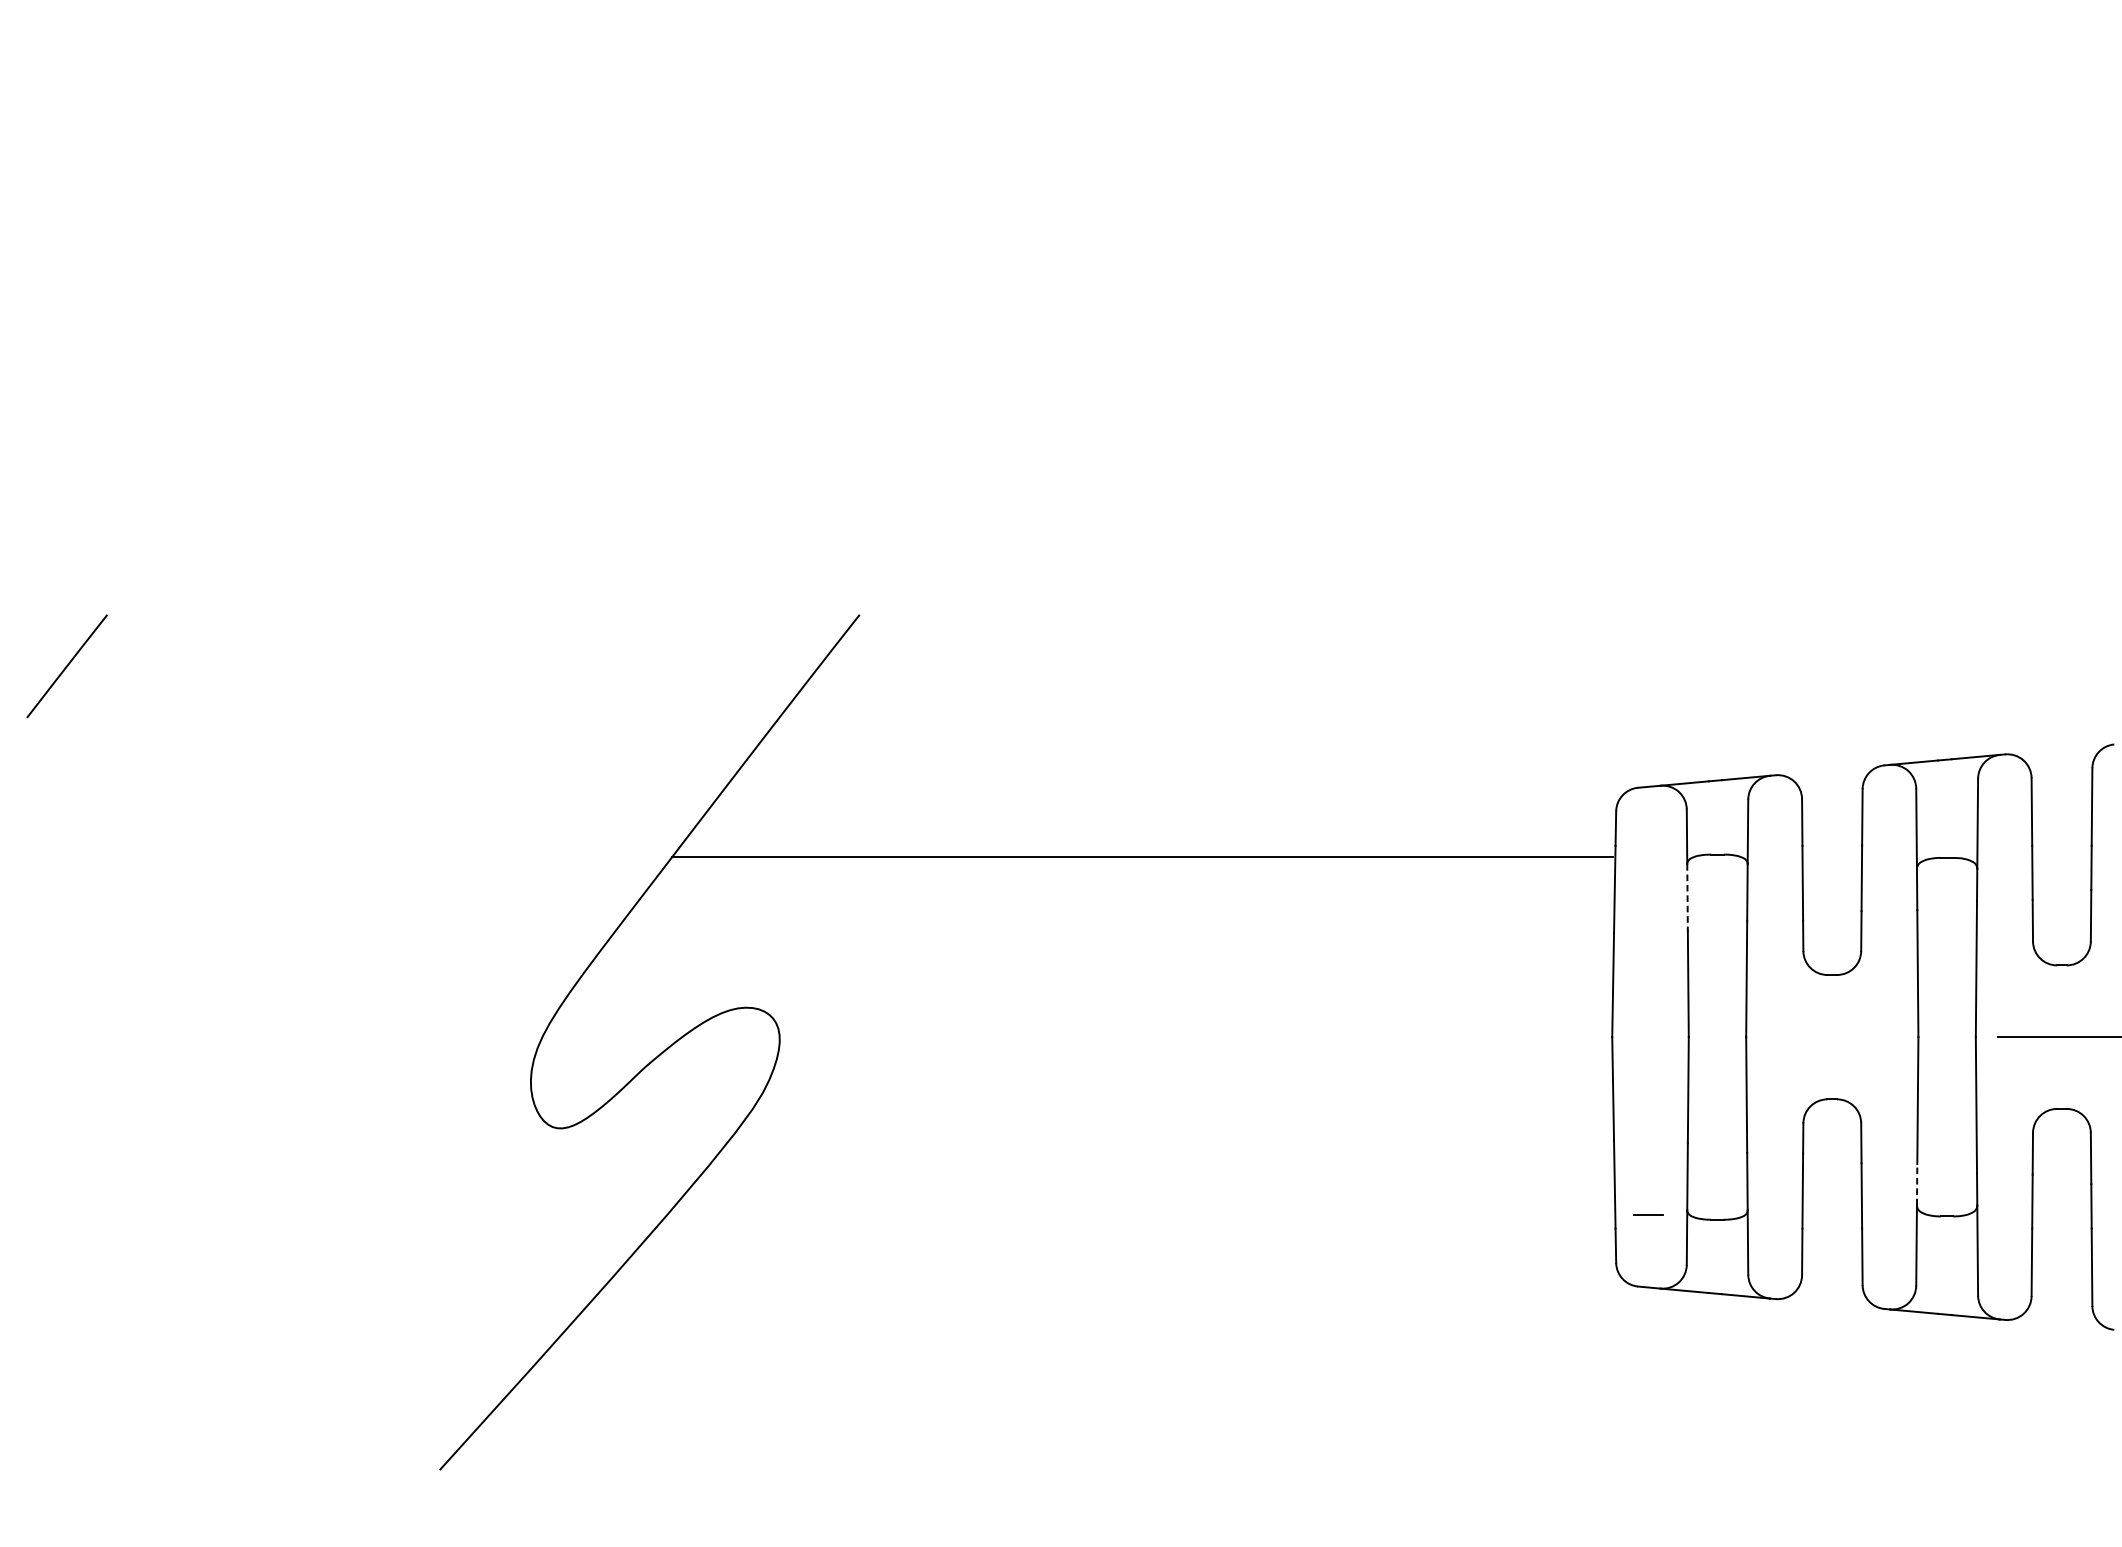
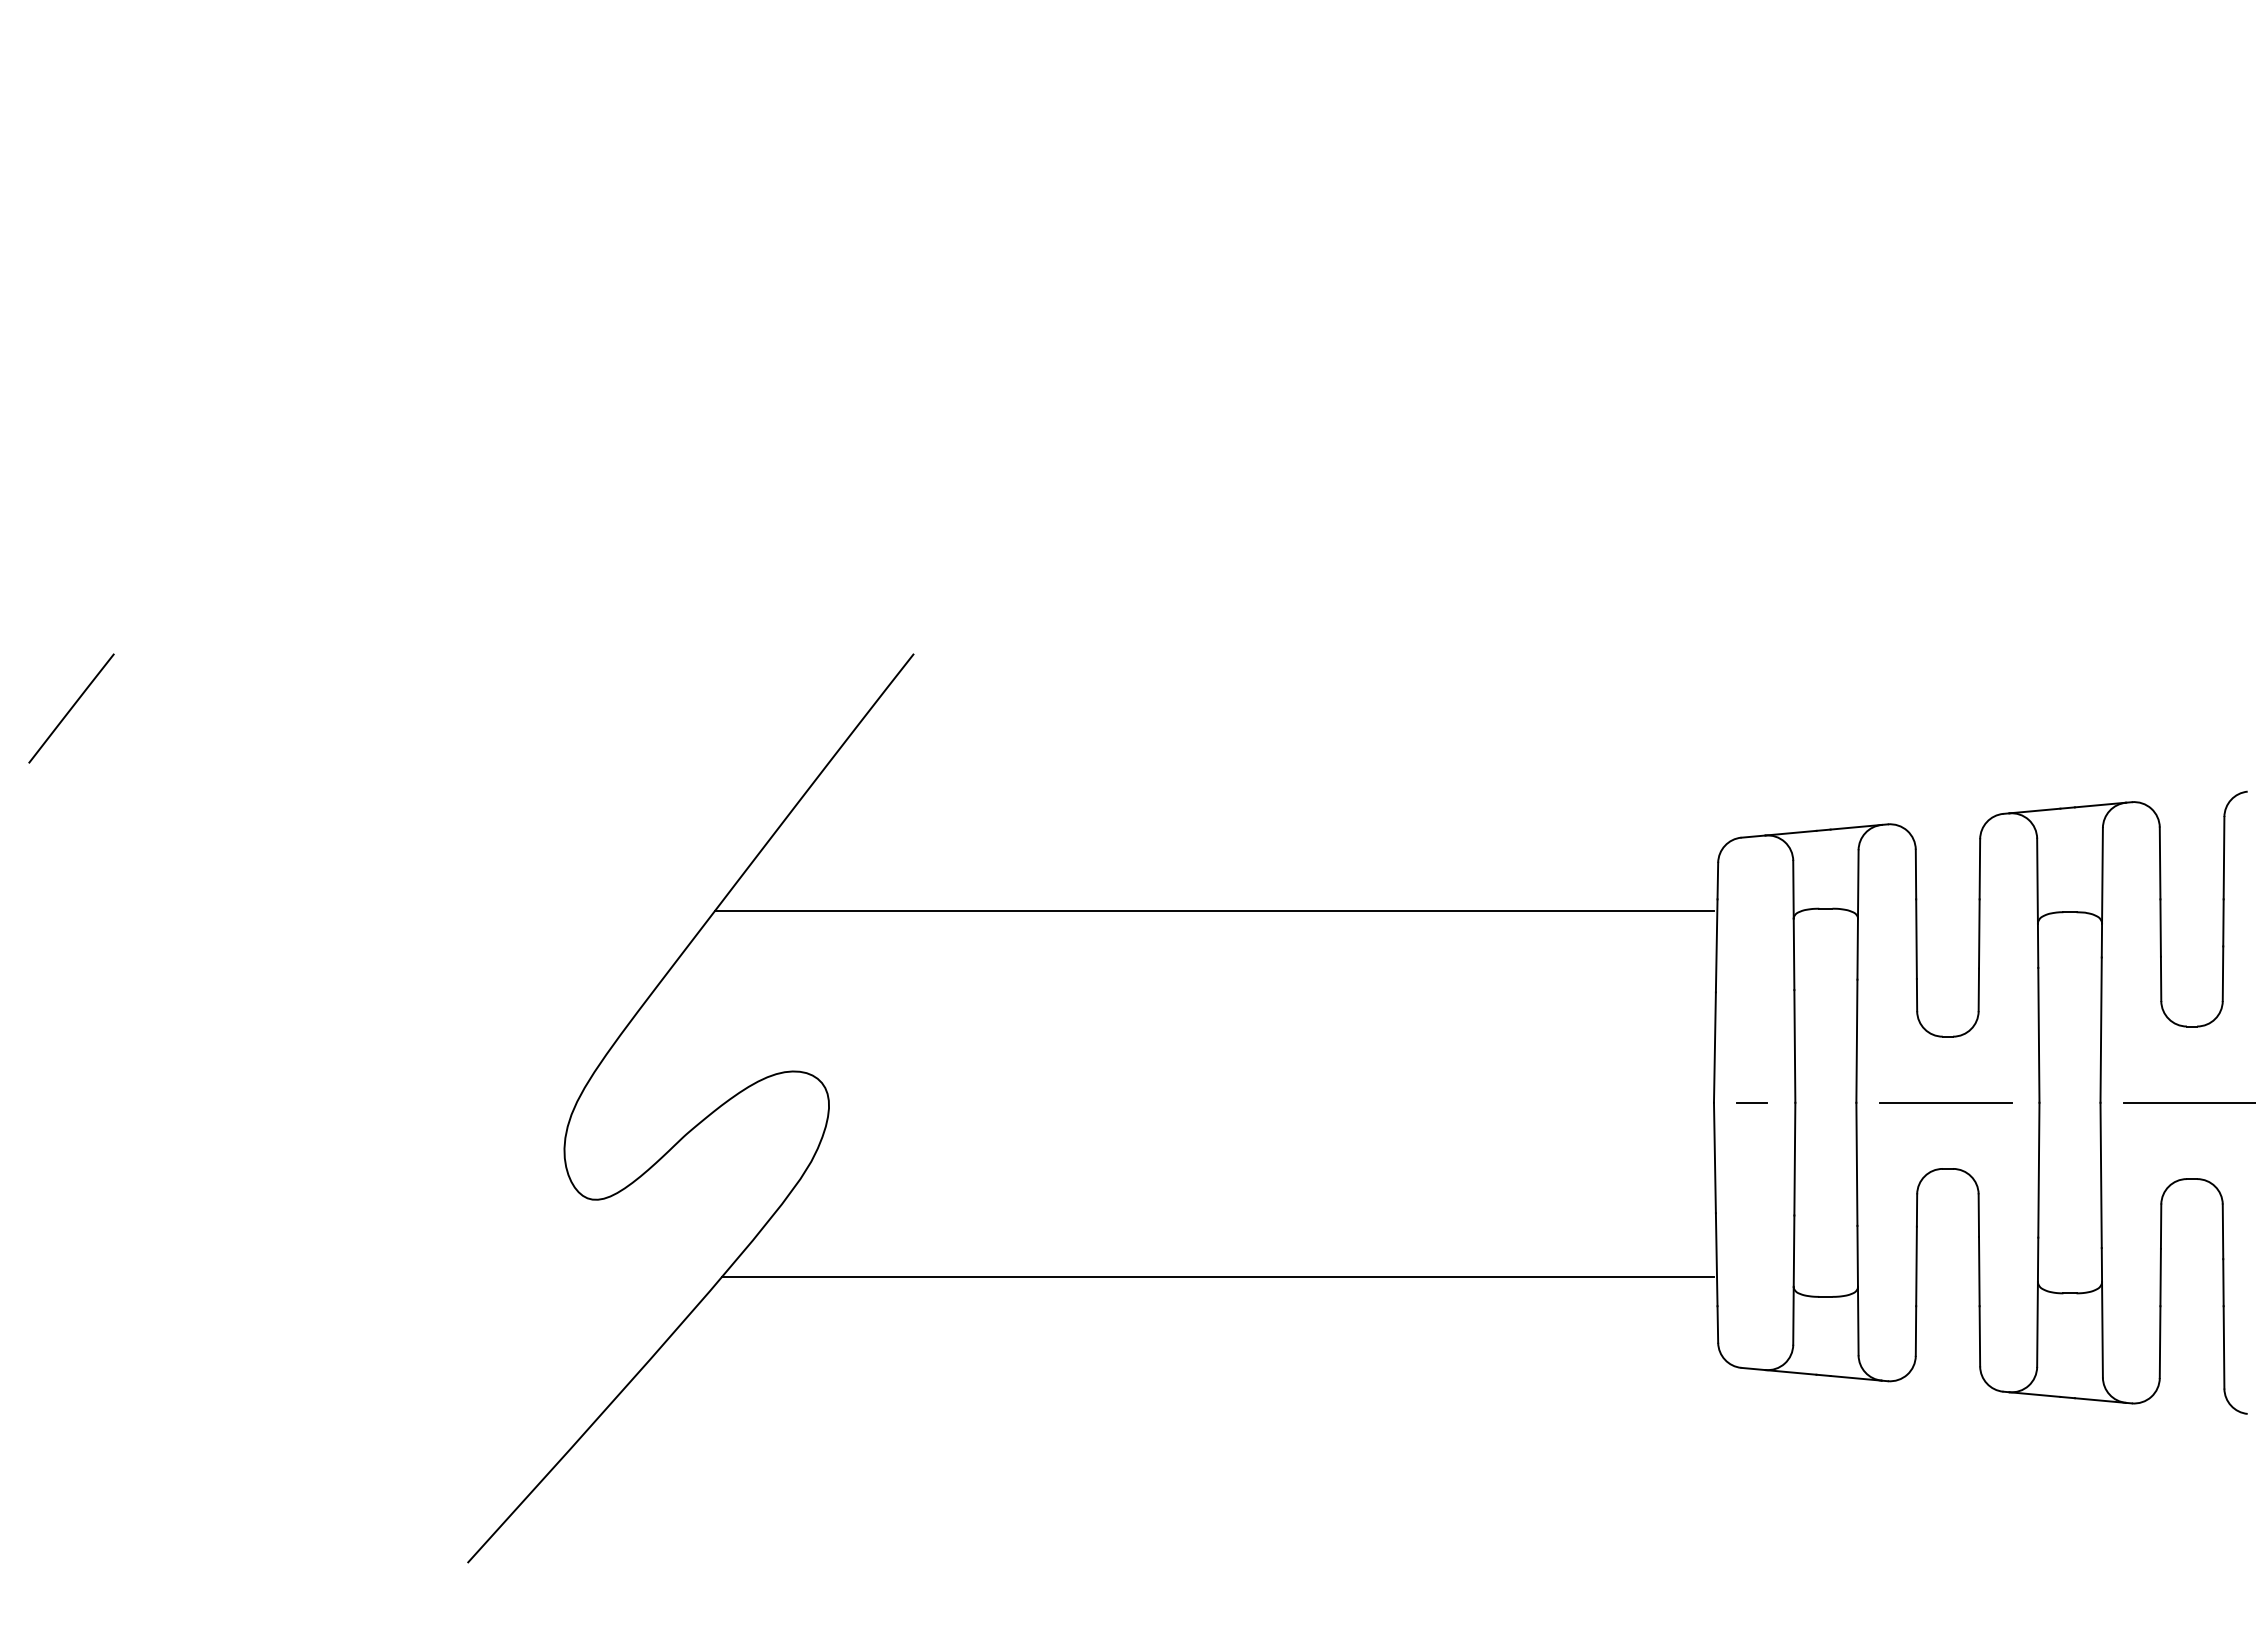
line: (1687, 897) -> (1794, 954), dashed -> solid
line: (1830, 1036) -> (1945, 1102), added
line: (1917, 1184) -> (2038, 1259), dashed -> solid
line: (1146, 1200) -> (1218, 1276), added
line: (1647, 1214) -> (1751, 1102), moved

